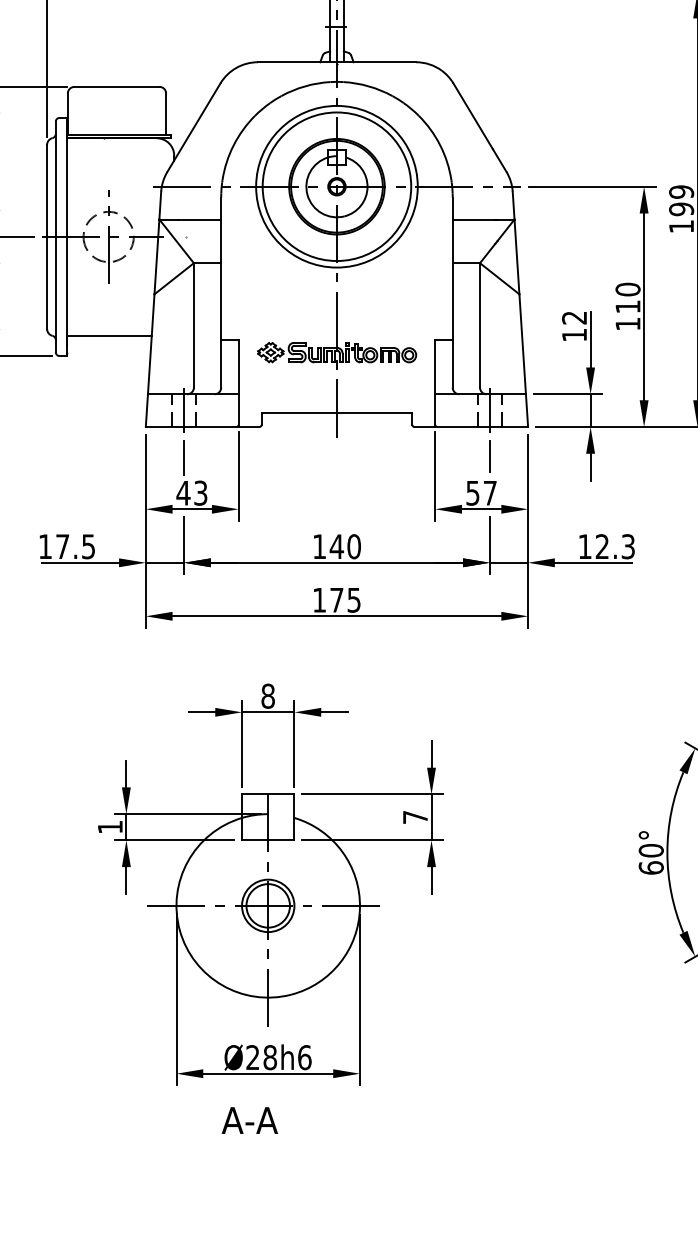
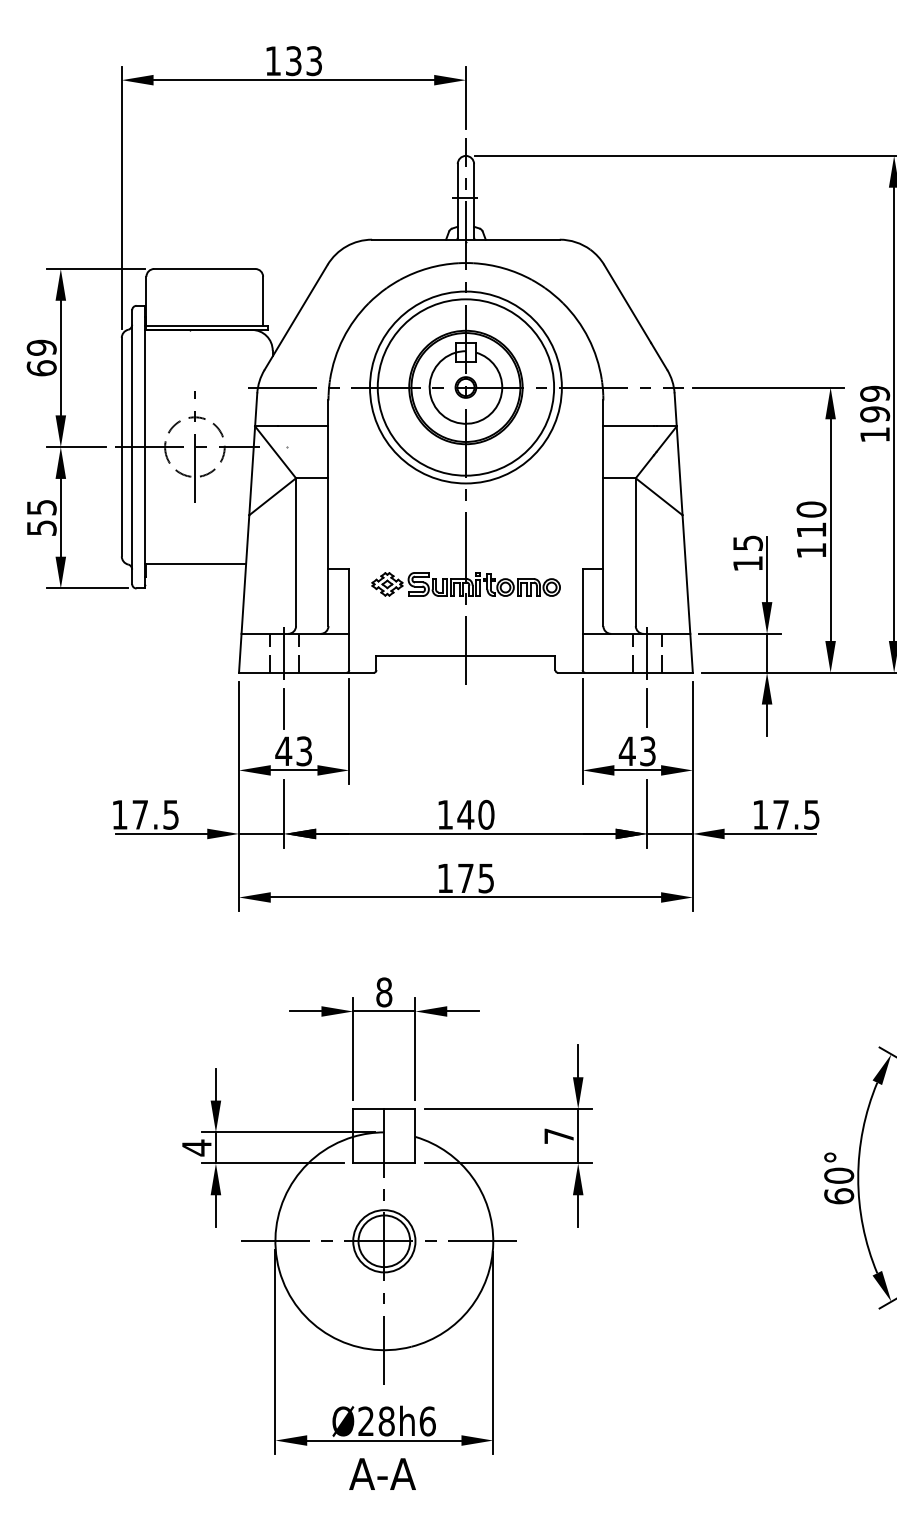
text: (574, 318) -> (747, 543), 12 -> 15
text: (480, 493) -> (636, 751), 57 -> 43
text: (615, 546) -> (796, 814), 12.3 -> 17.5
text: (110, 826) -> (196, 1147), 1 -> 4
text: (249, 1120) -> (382, 1473), moved

